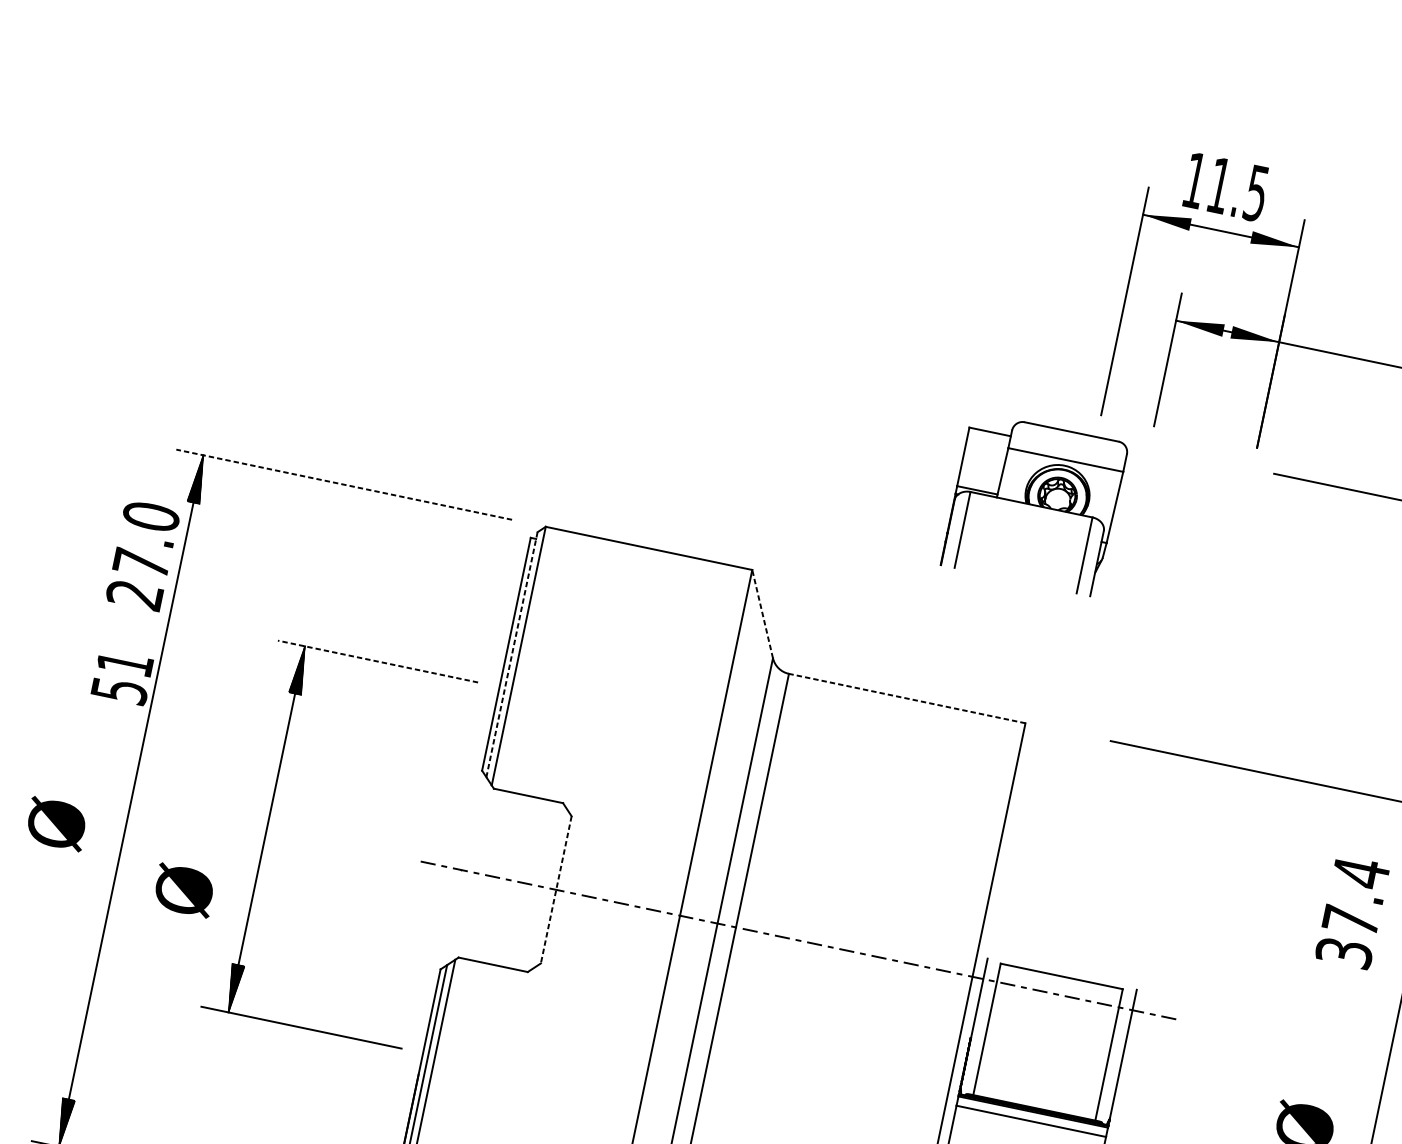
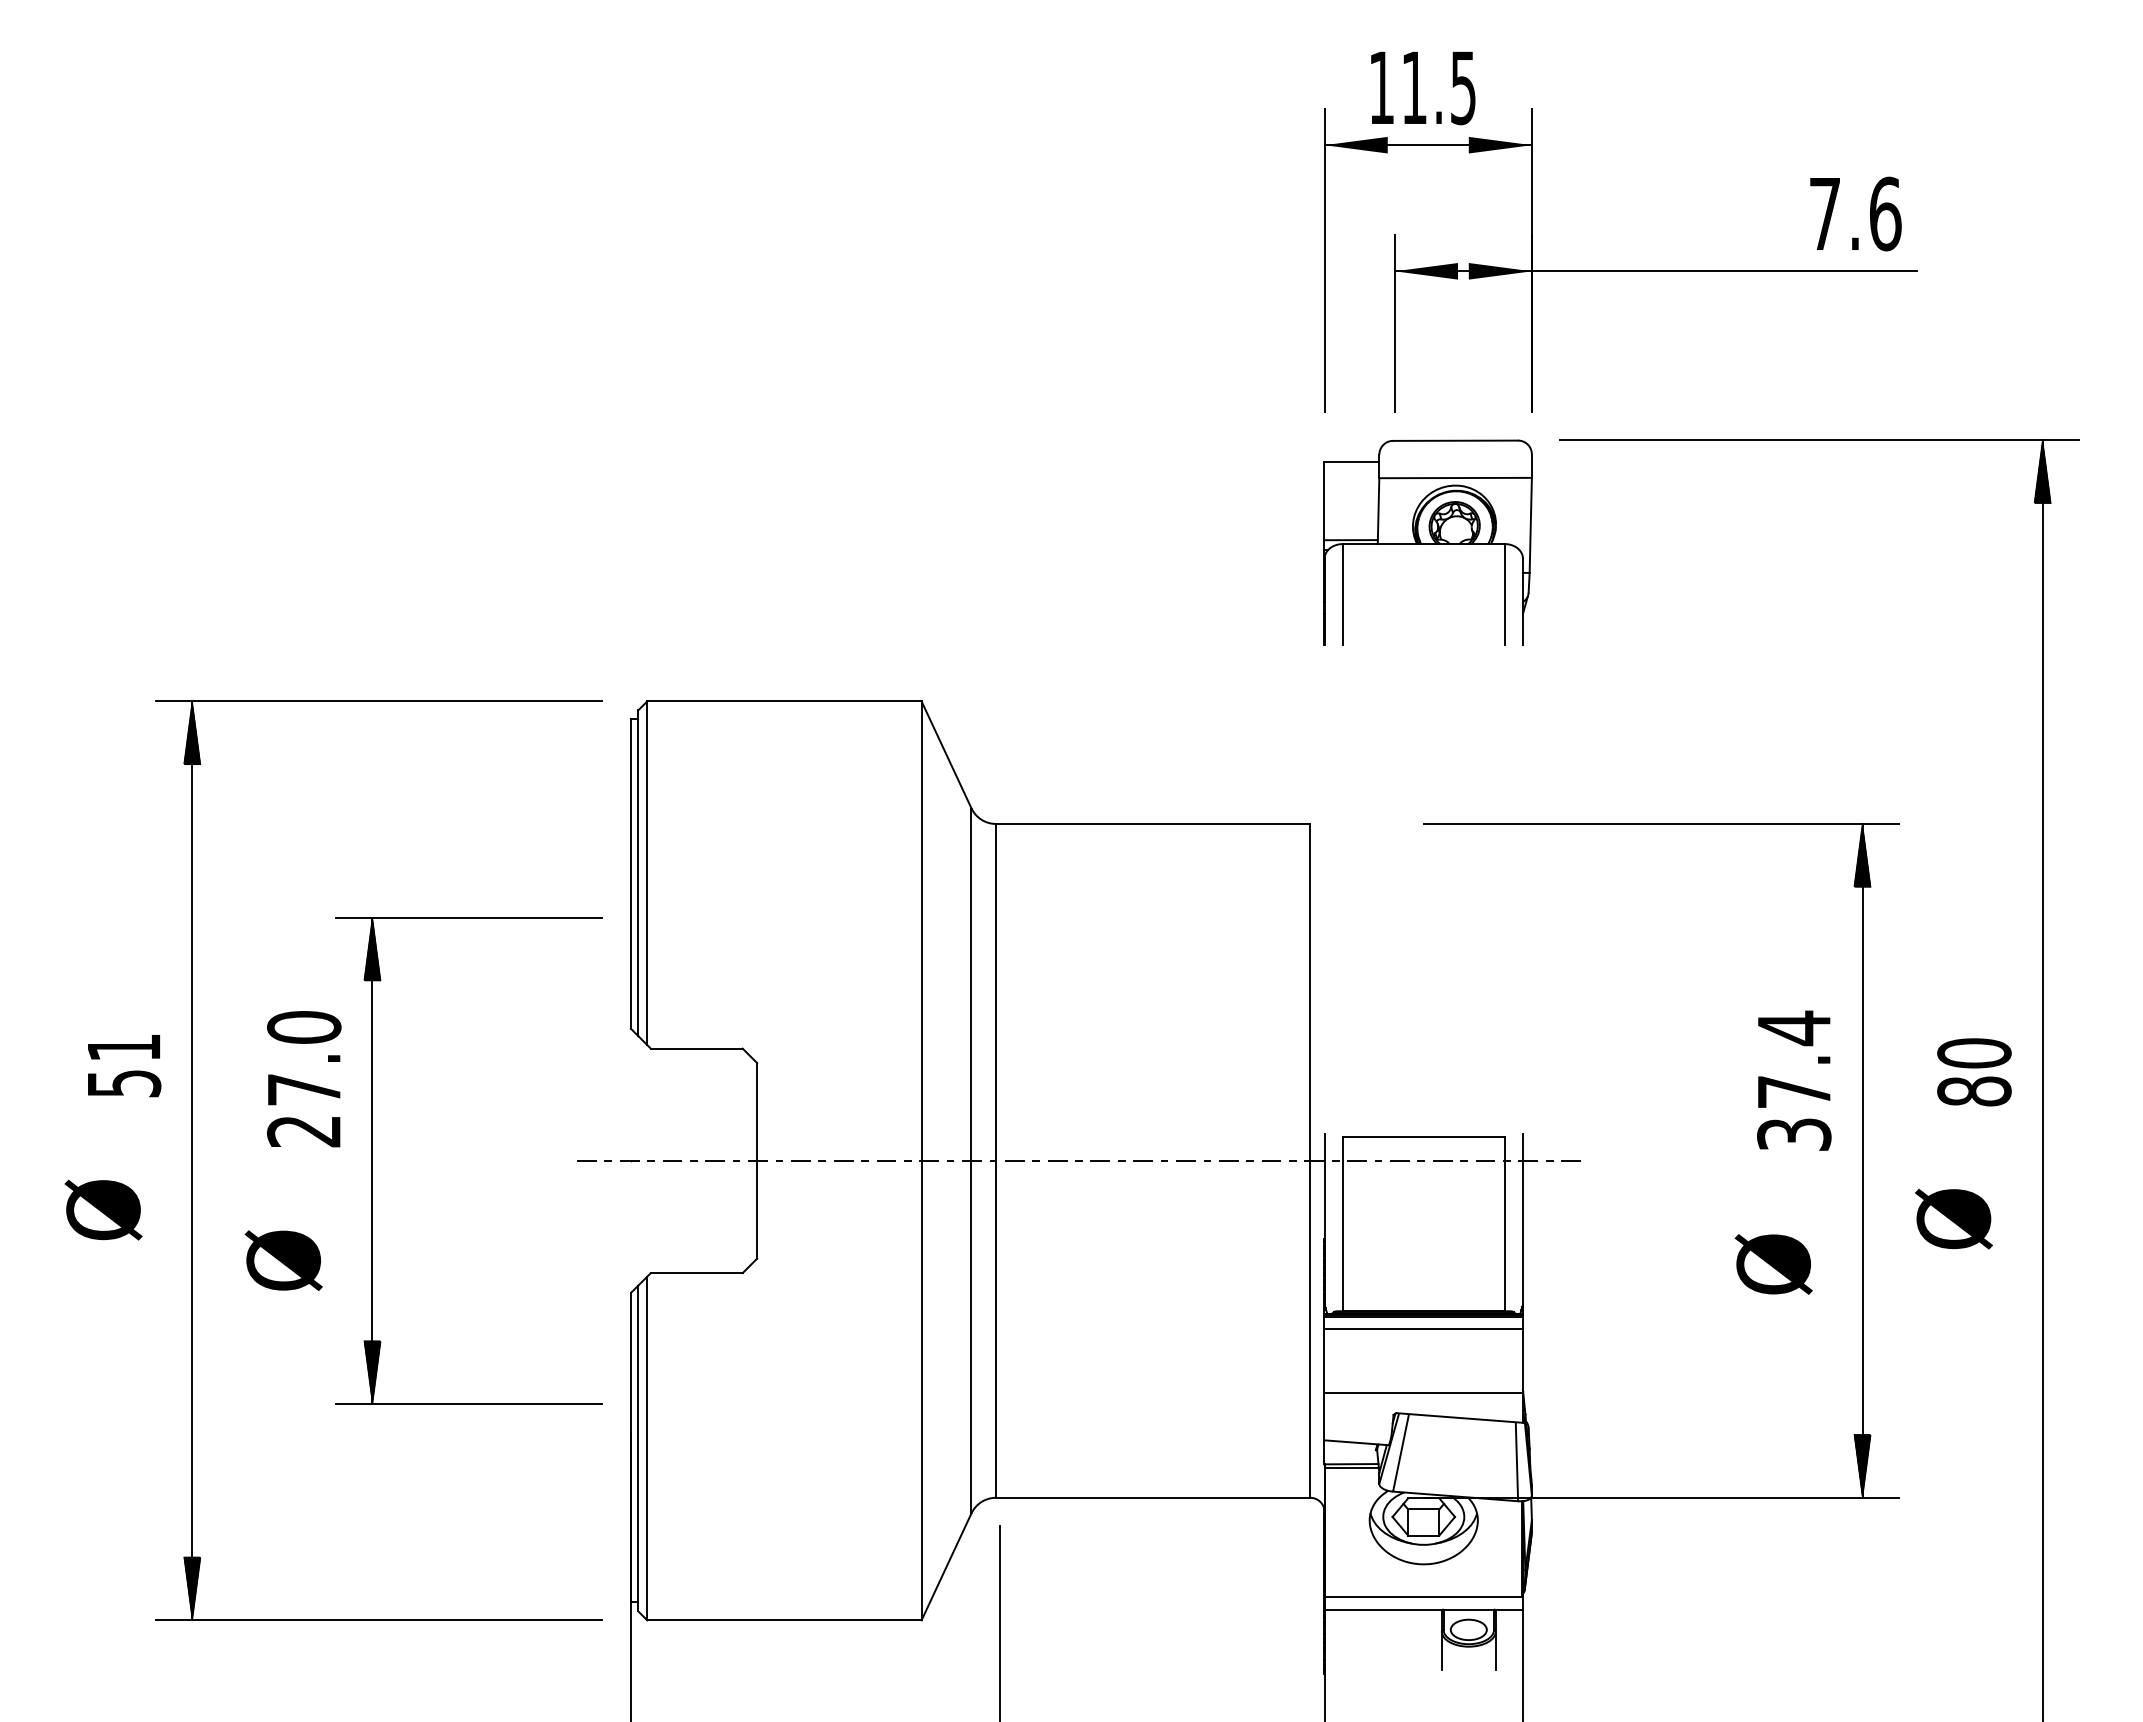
line: (343, 484) -> (378, 701), dashed -> solid
part: (1034, 504) -> (1427, 542), moved
text: (143, 555) -> (304, 1079), moved
line: (762, 613) -> (946, 754), dashed -> solid
line: (512, 654) -> (638, 873), dashed -> solid
line: (378, 661) -> (469, 917), dashed -> solid
text: (122, 677) -> (124, 1066), moved
line: (906, 698) -> (1152, 823), dashed -> solid
line: (556, 889) -> (757, 1160), dashed -> solid
text: (1352, 912) -> (1794, 1080), moved

